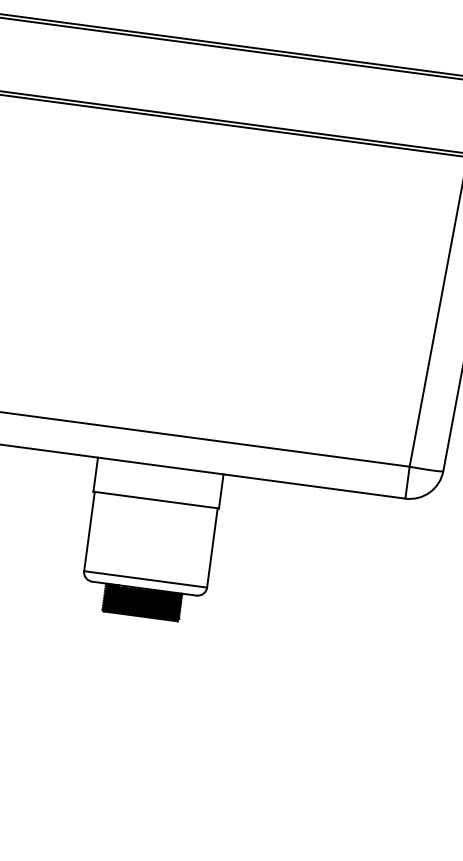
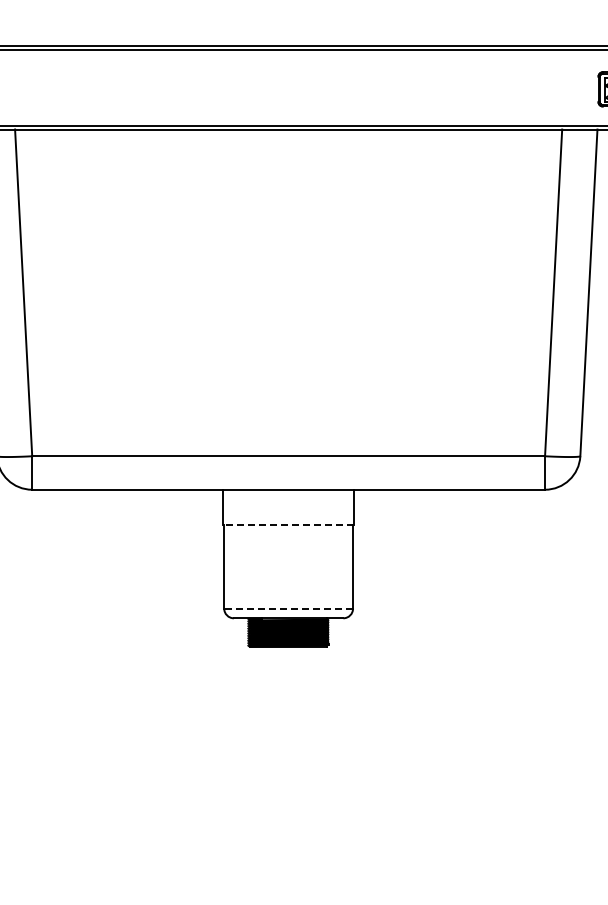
line: (156, 500) -> (288, 525), solid -> dashed
line: (145, 579) -> (288, 608), solid -> dashed

